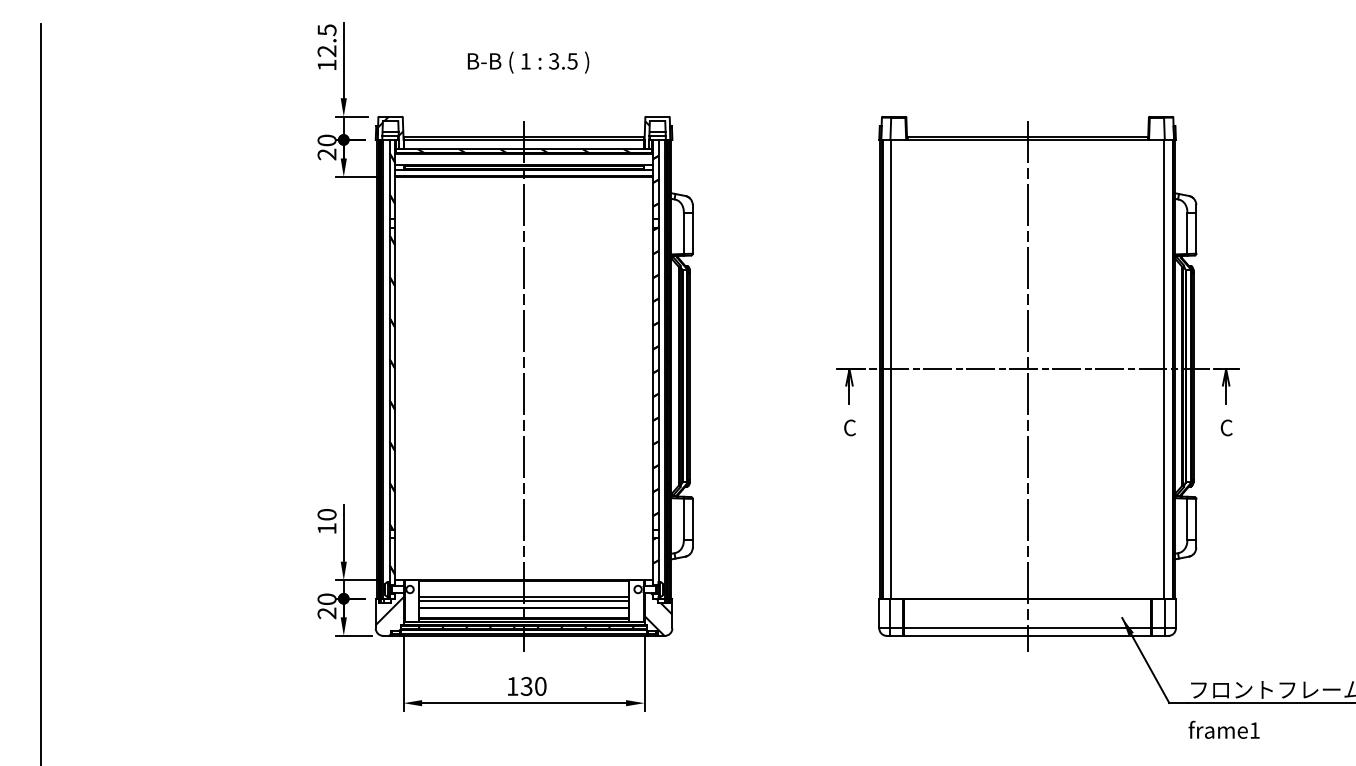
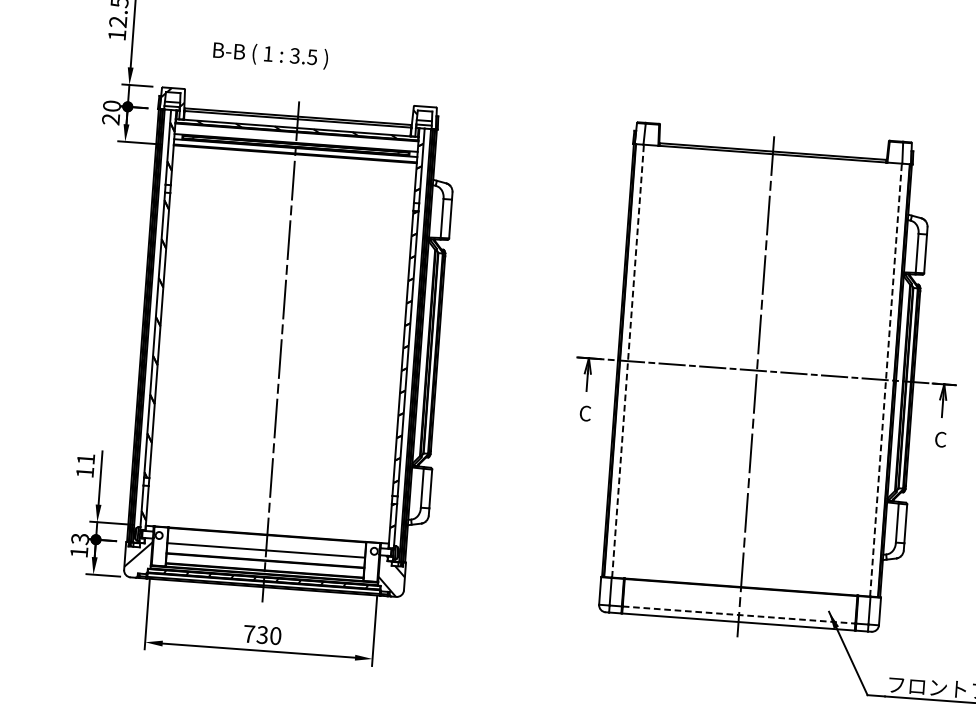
text: (528, 62) -> (270, 55), moved
line: (890, 368) -> (627, 360), solid -> dashed
line: (1164, 368) -> (886, 379), solid -> dashed
text: (326, 514) -> (85, 458), 10 -> 11
line: (523, 600) -> (265, 553), removed
text: (326, 606) -> (79, 545), 20 -> 13
line: (1028, 628) -> (739, 615), solid -> dashed
text: (512, 686) -> (249, 634), 130 -> 730

